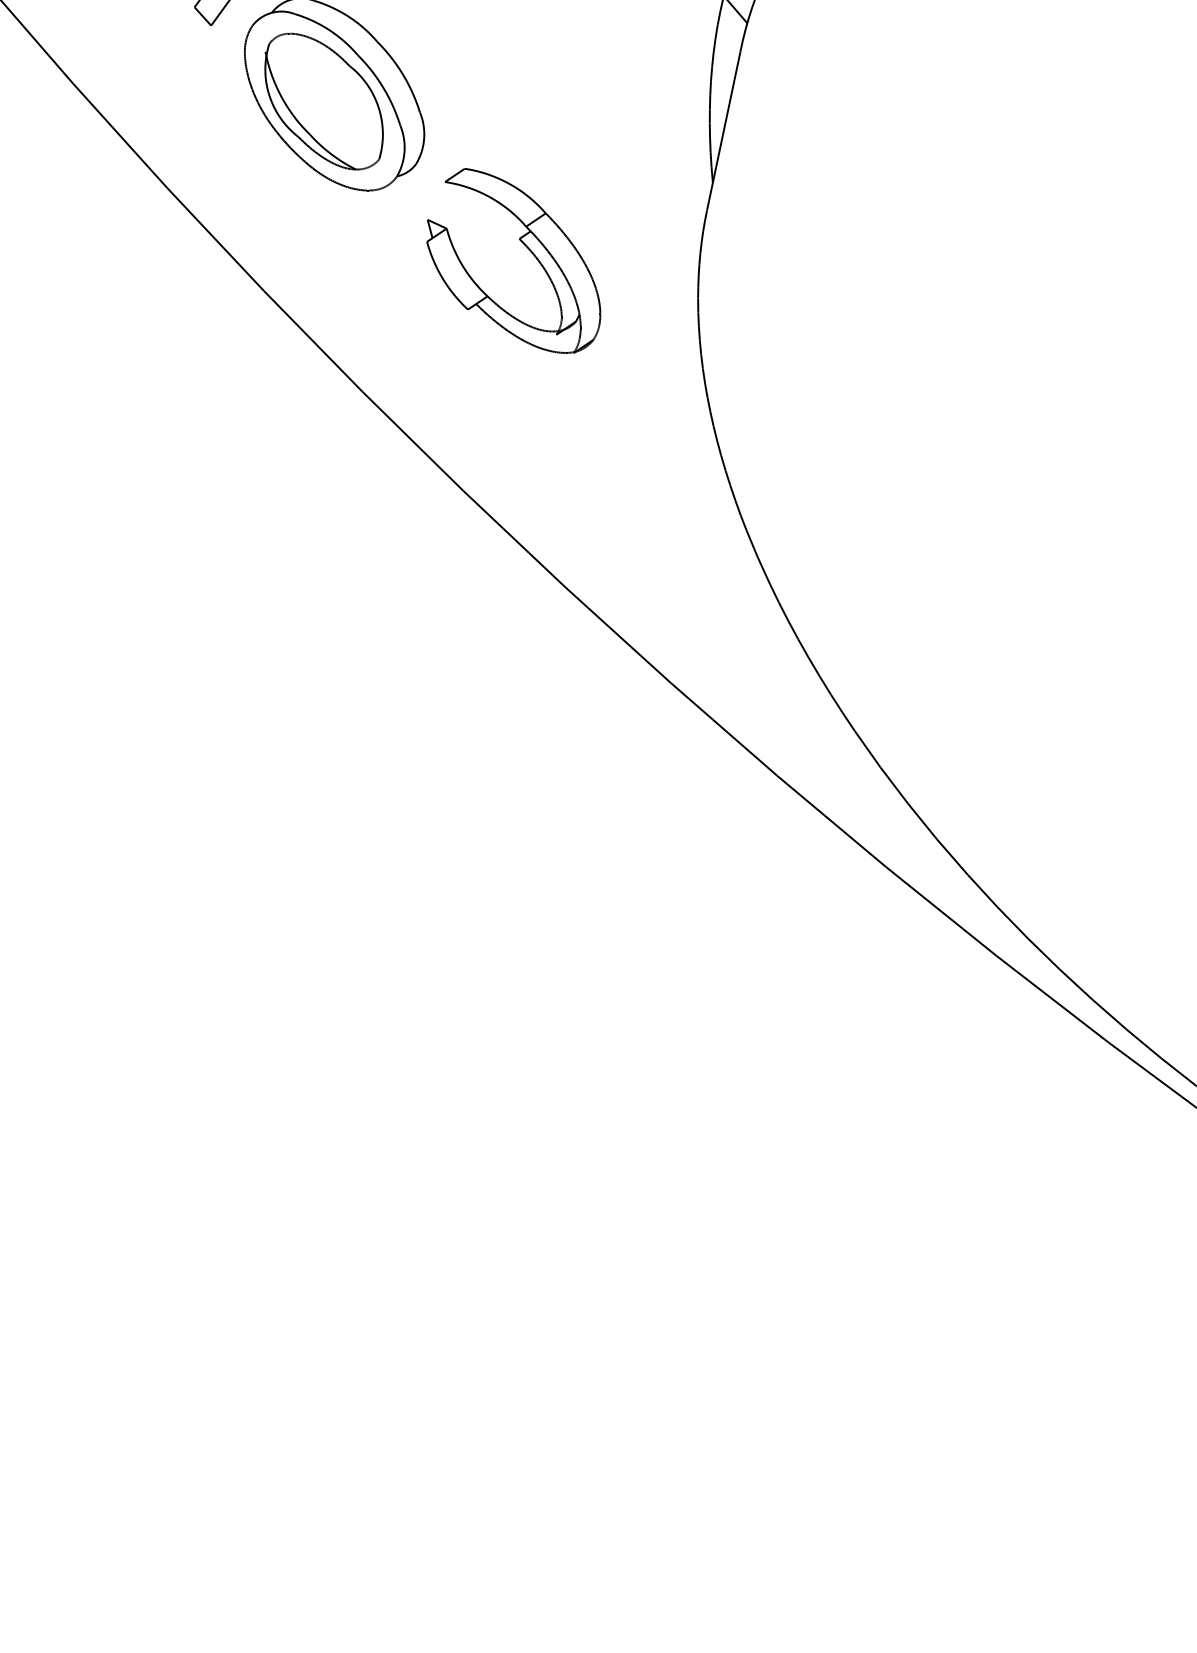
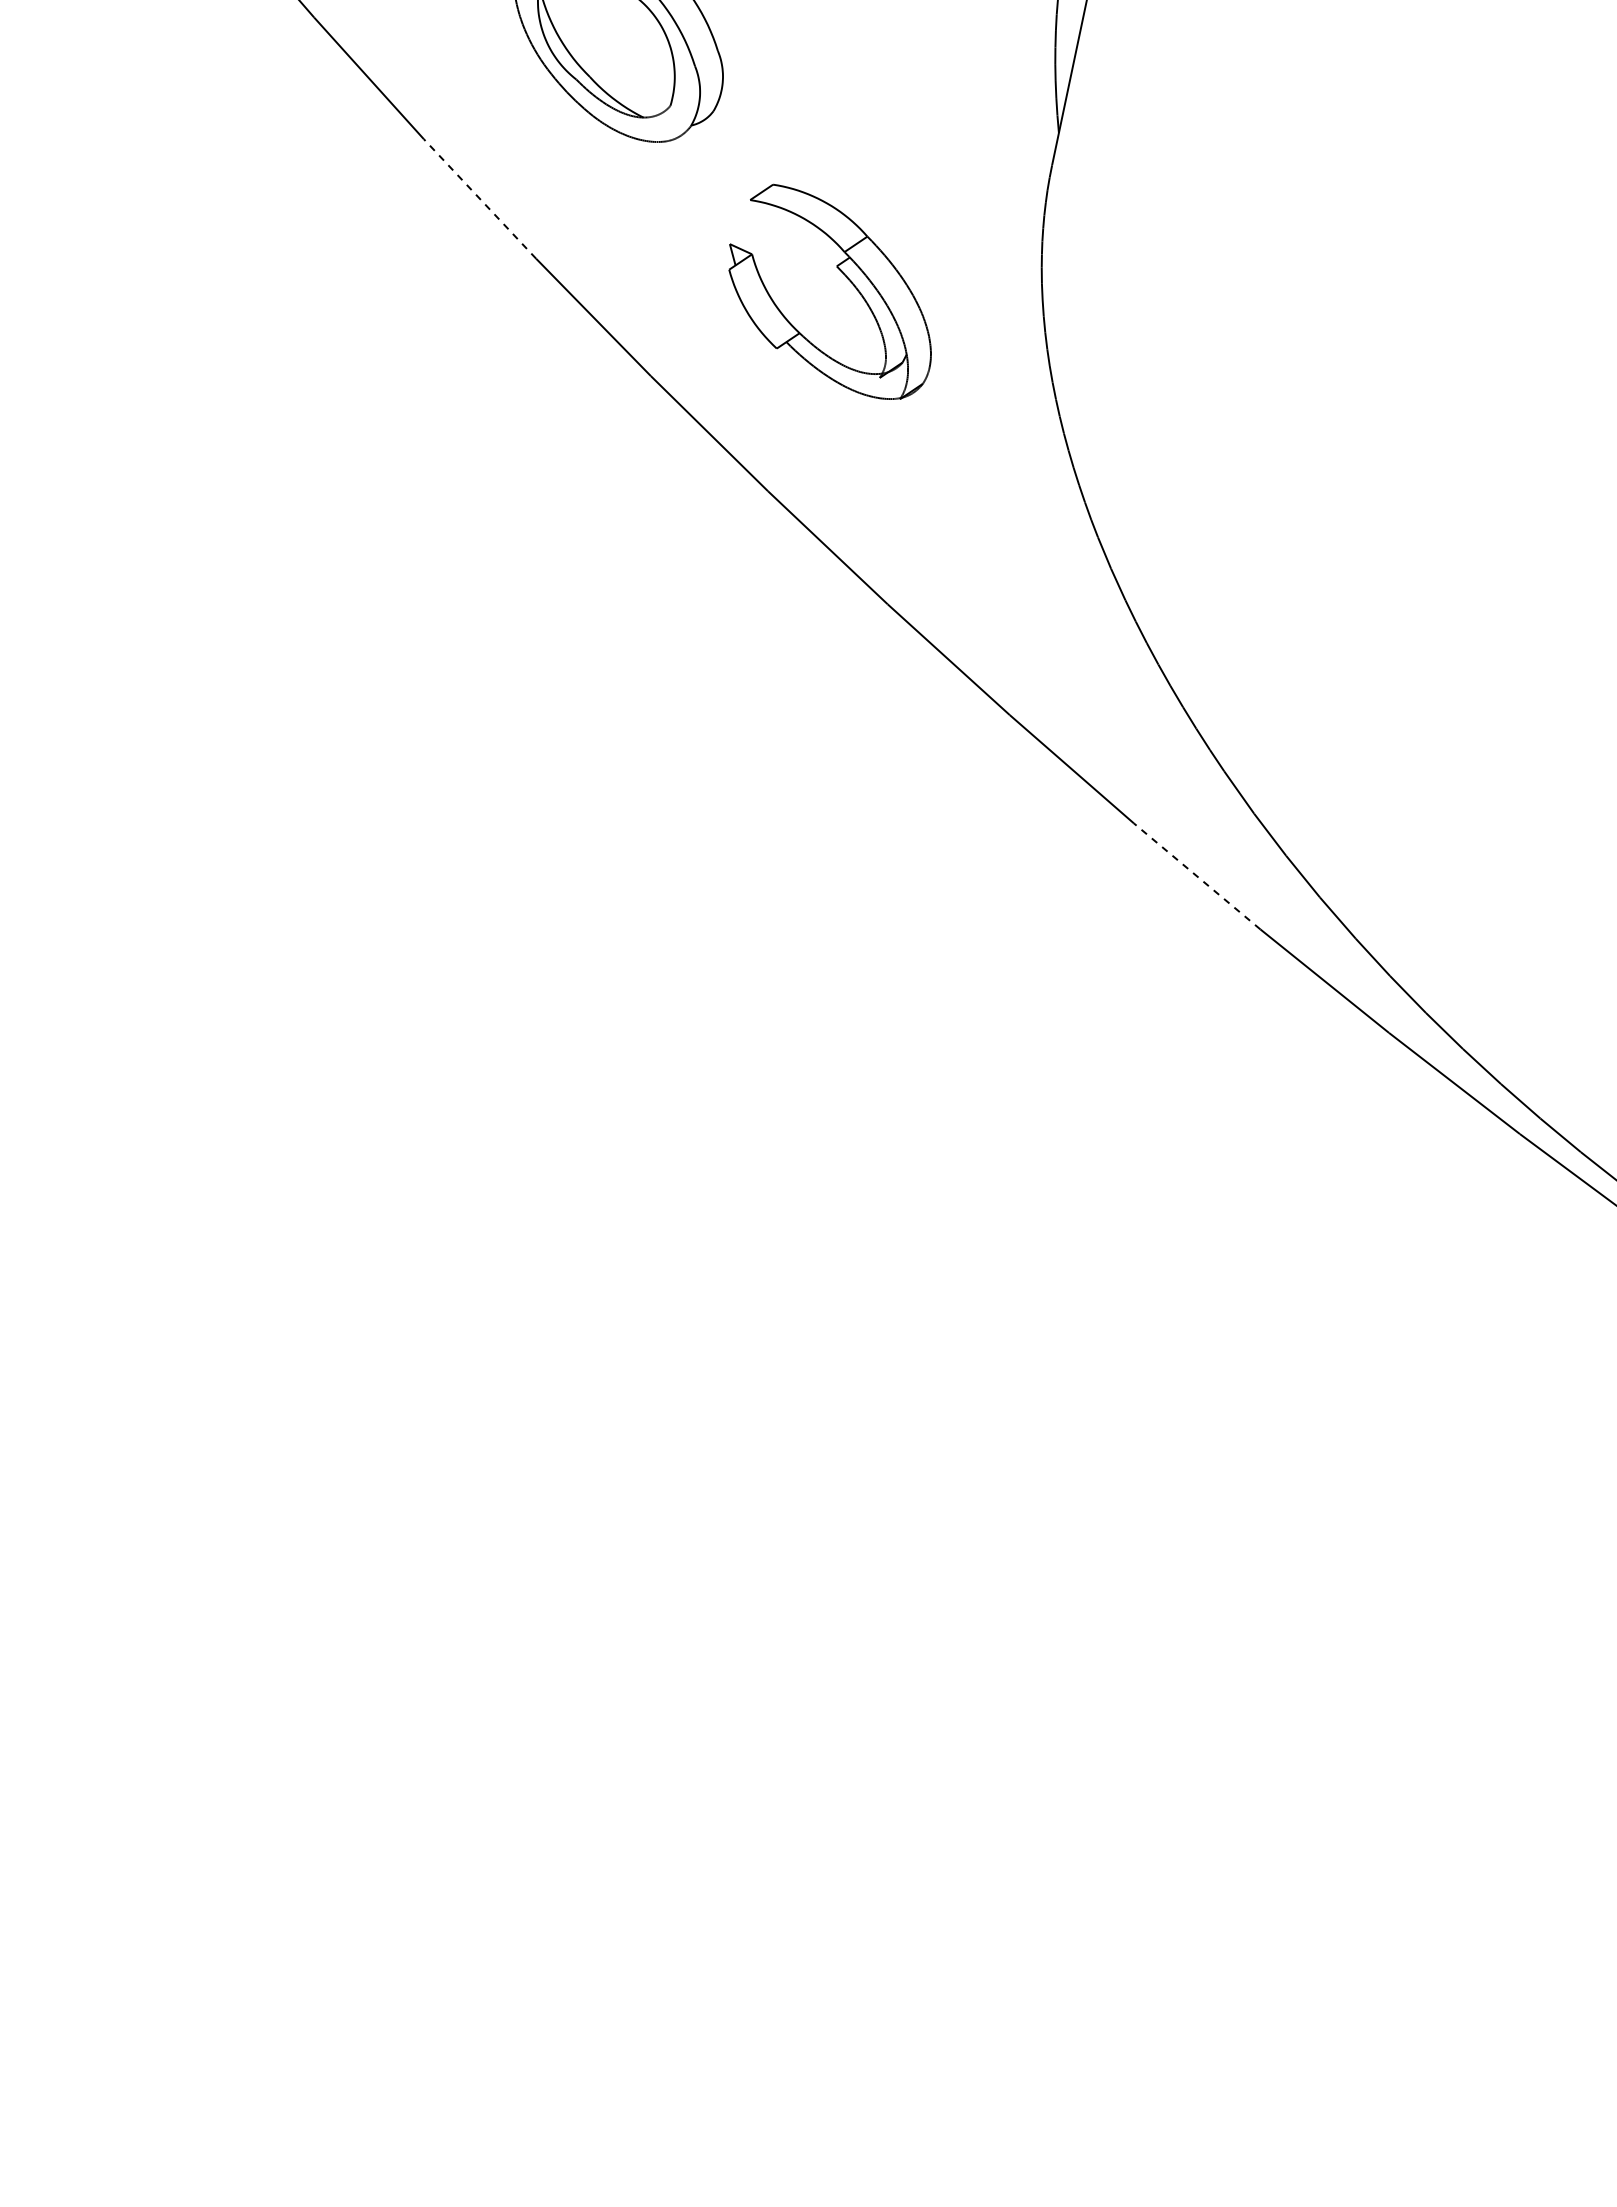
line: (215, 239) -> (479, 198), solid -> dashed
part: (527, 249) -> (846, 278), moved
line: (831, 821) -> (1196, 876), solid -> dashed

